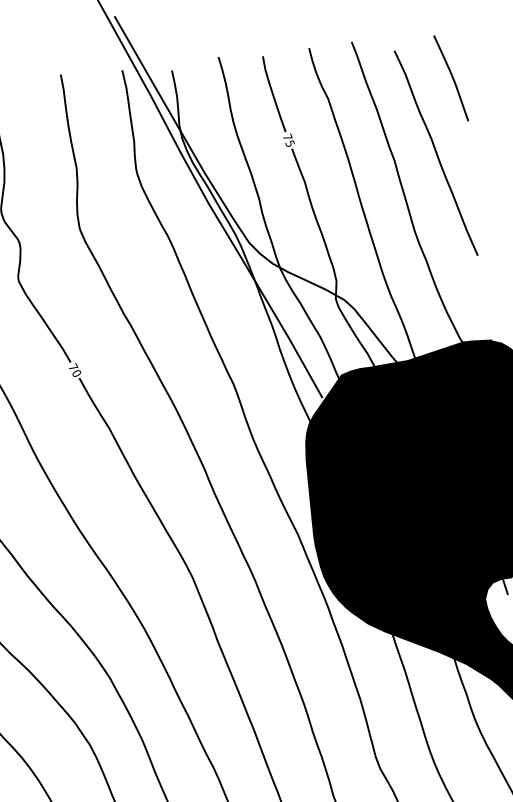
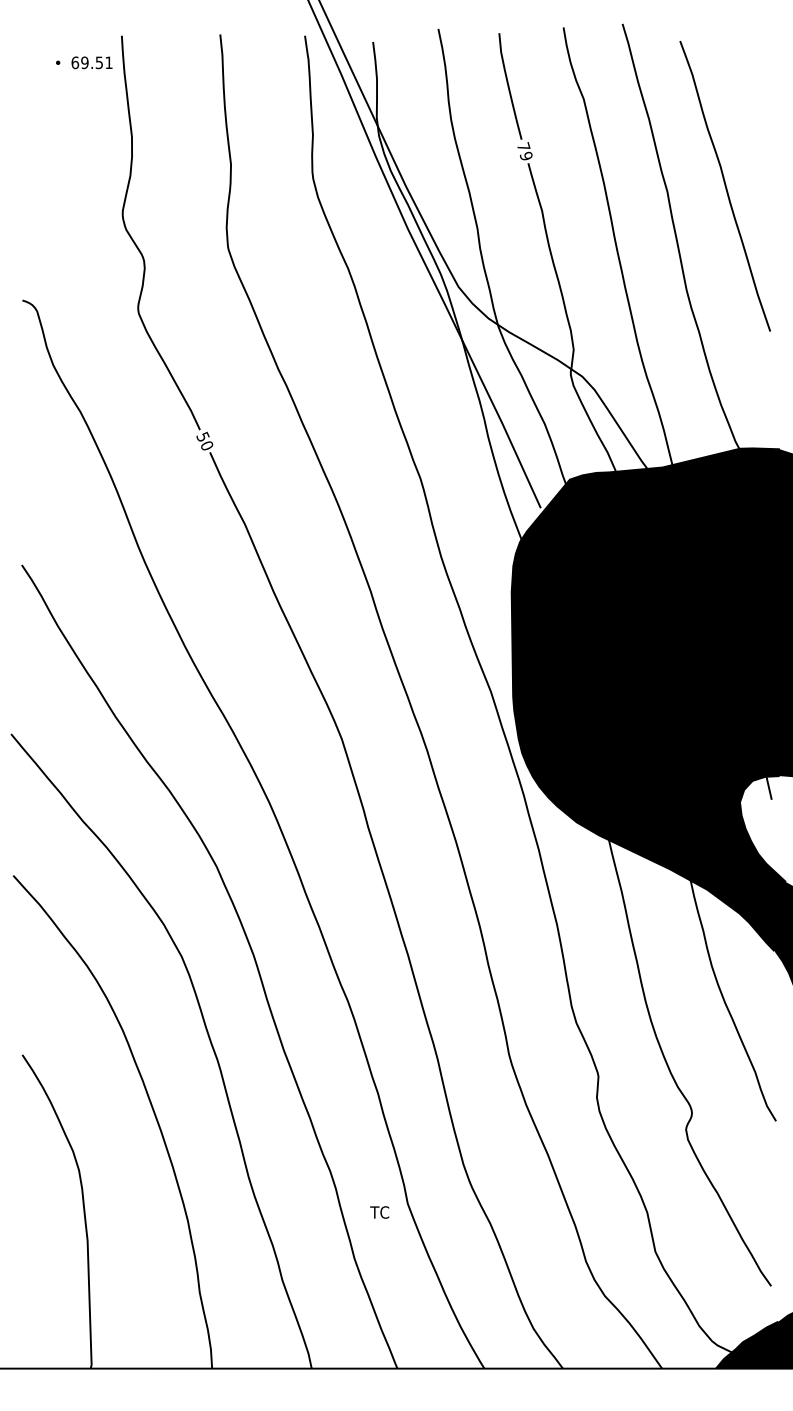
curve: (451, 77) -> (755, 84), removed
text: (289, 143) -> (525, 155), 75 -> 79
text: (72, 367) -> (202, 436), 70 -> 50

